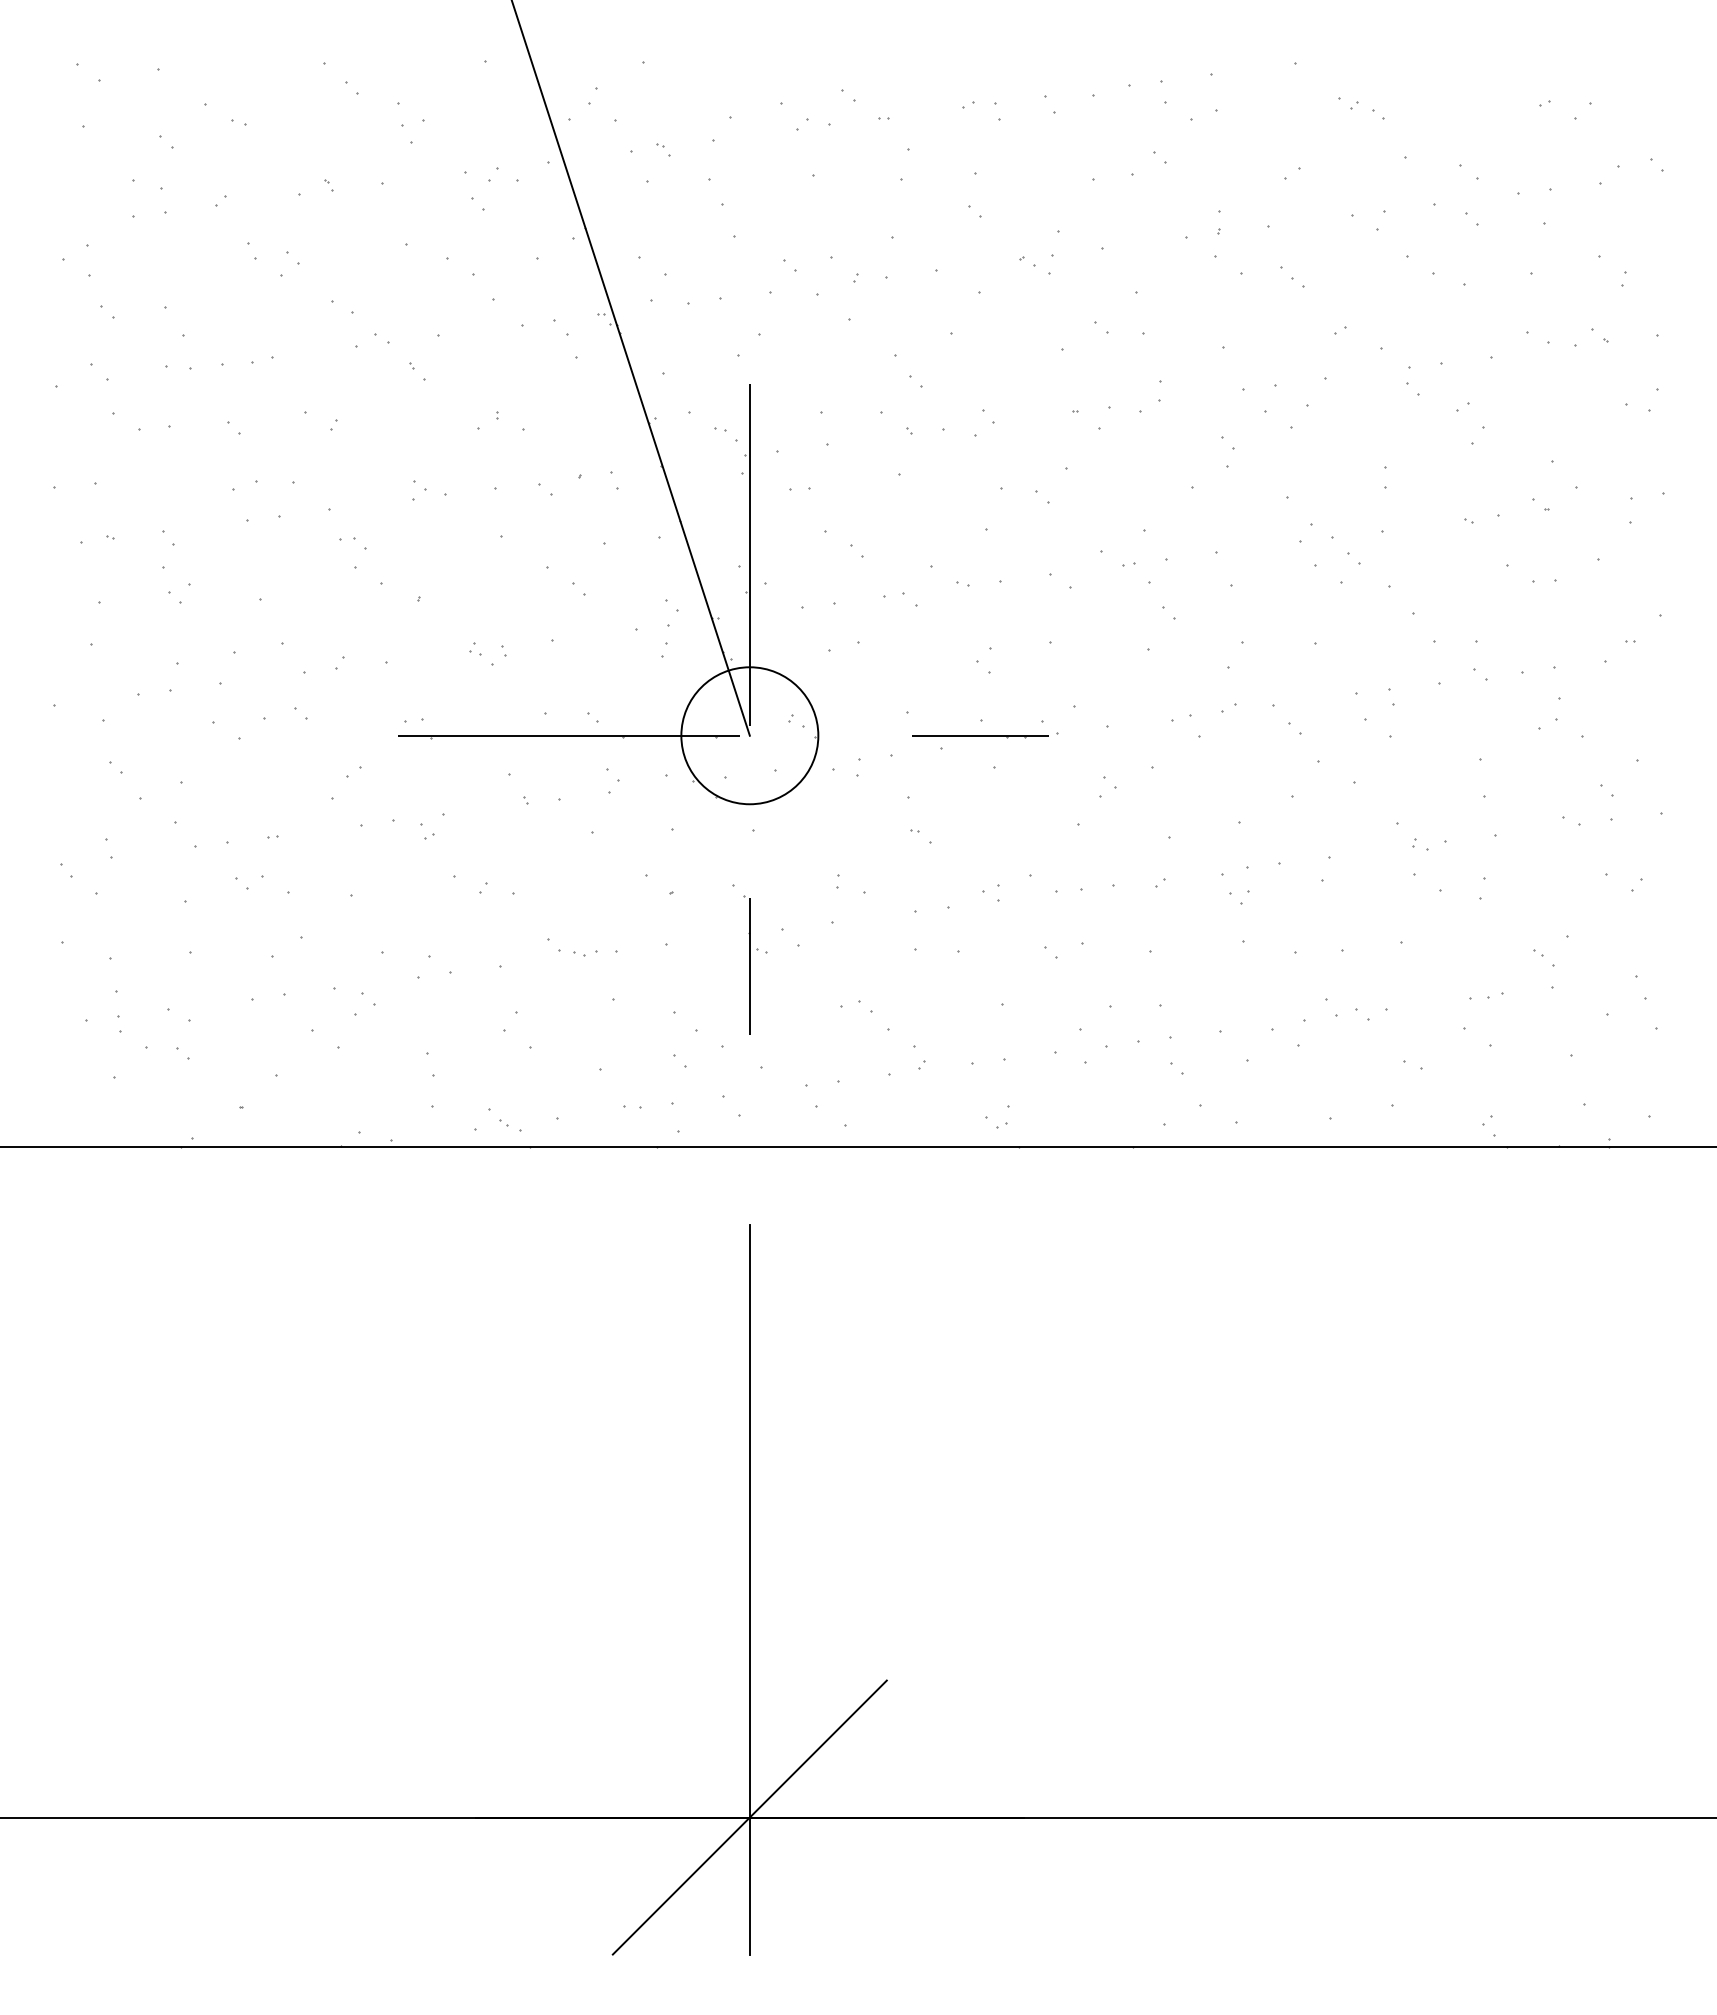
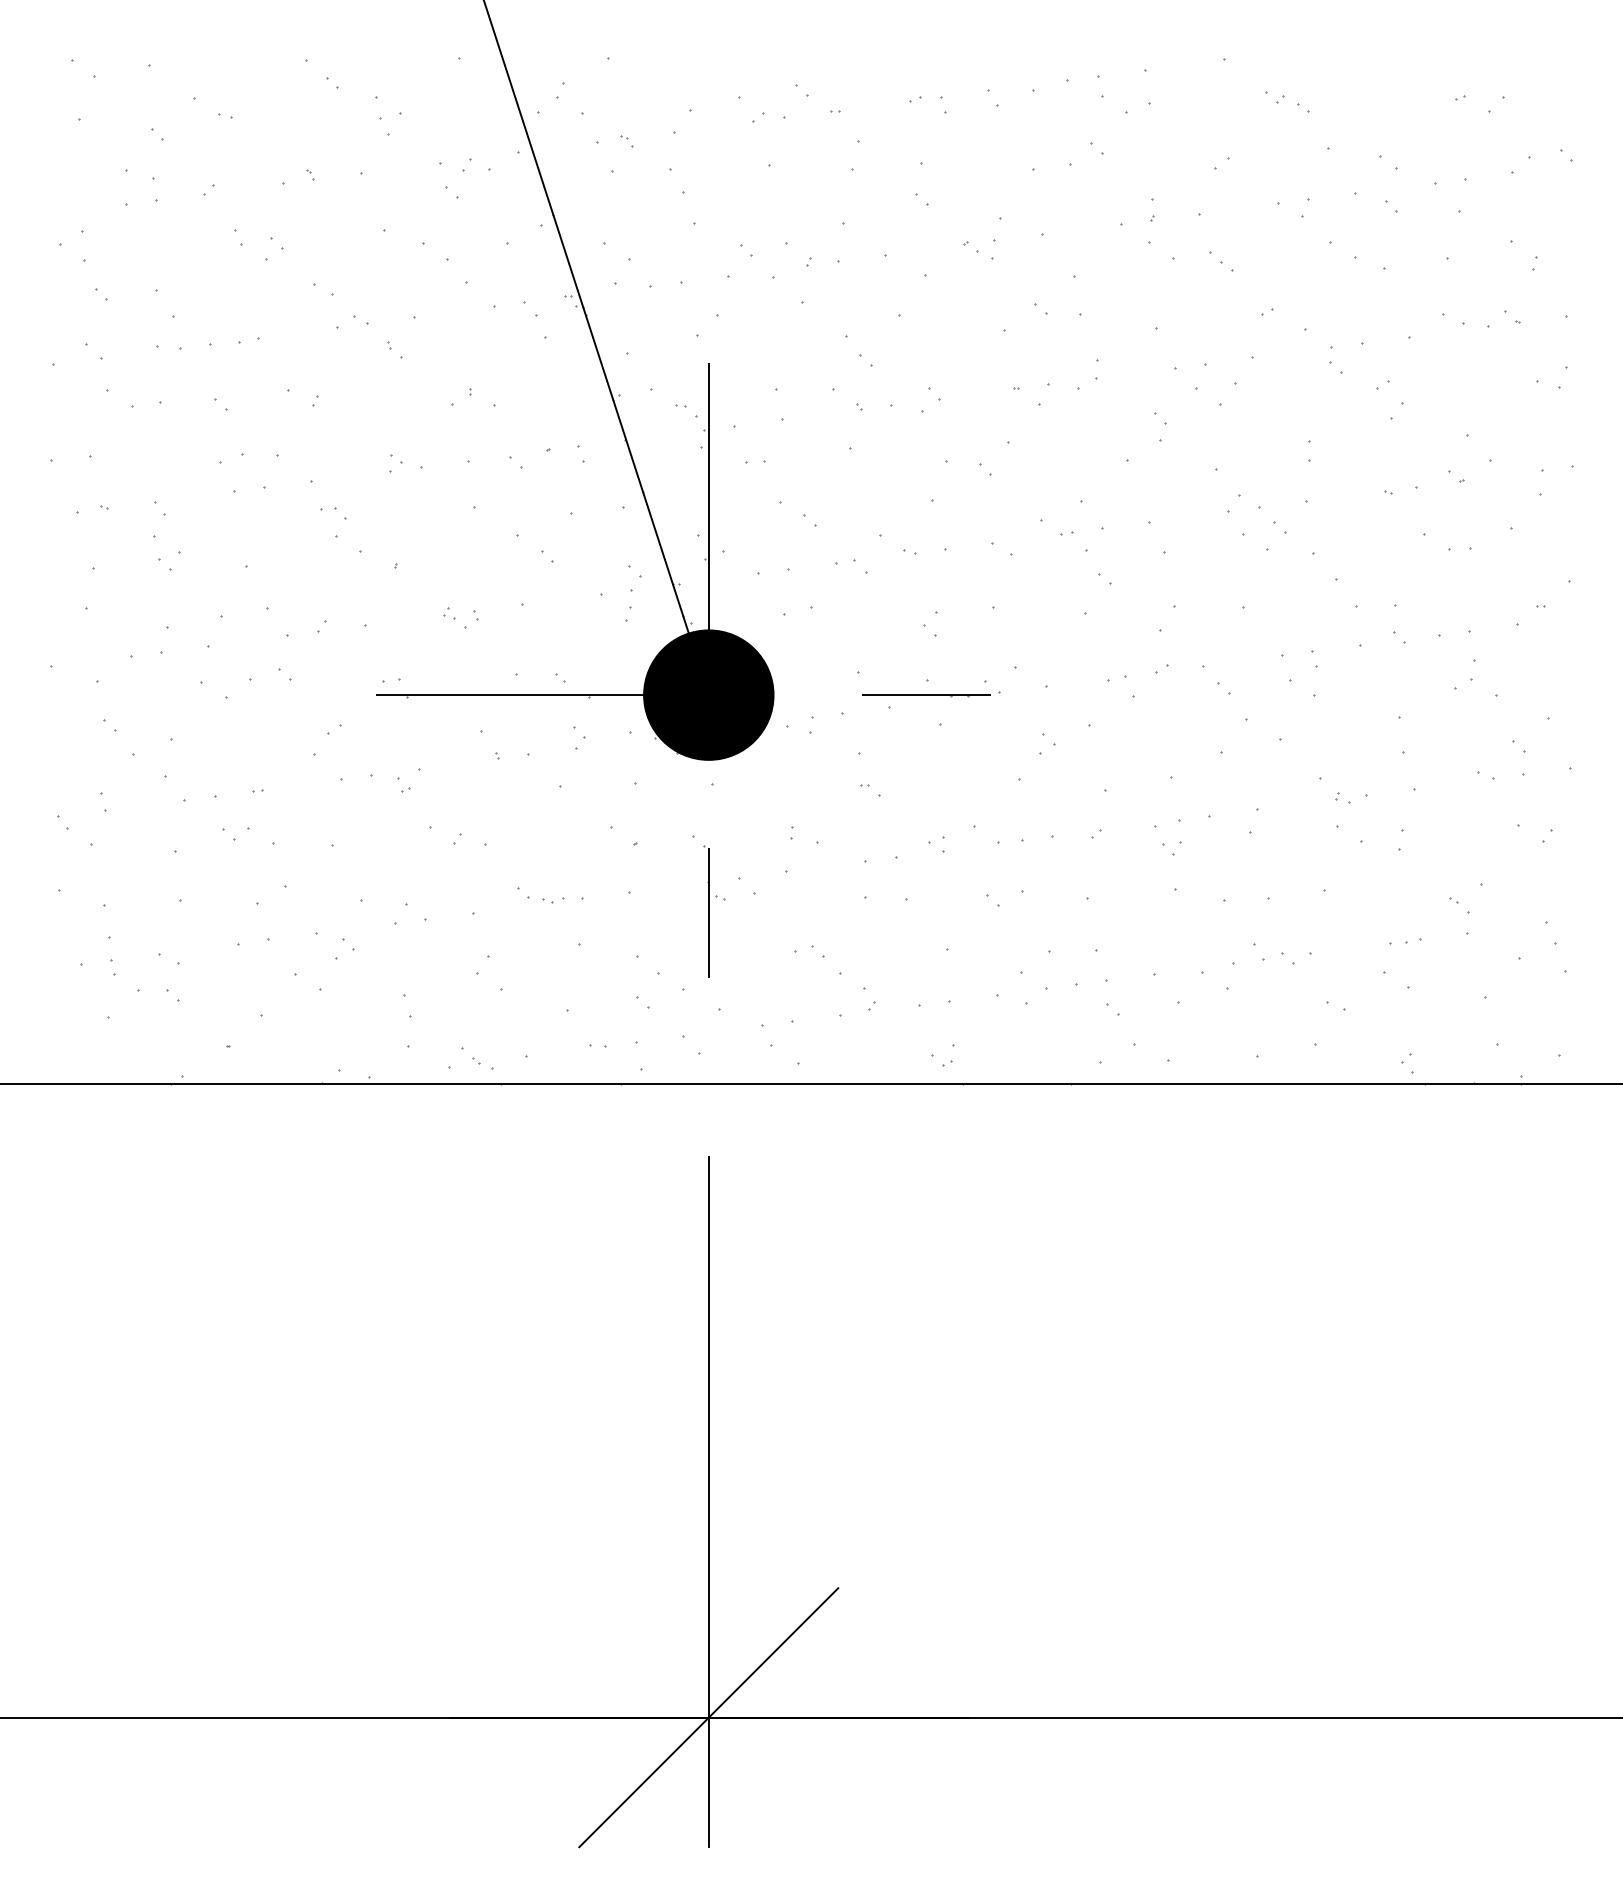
fill: (749, 735) -> (708, 694), added

